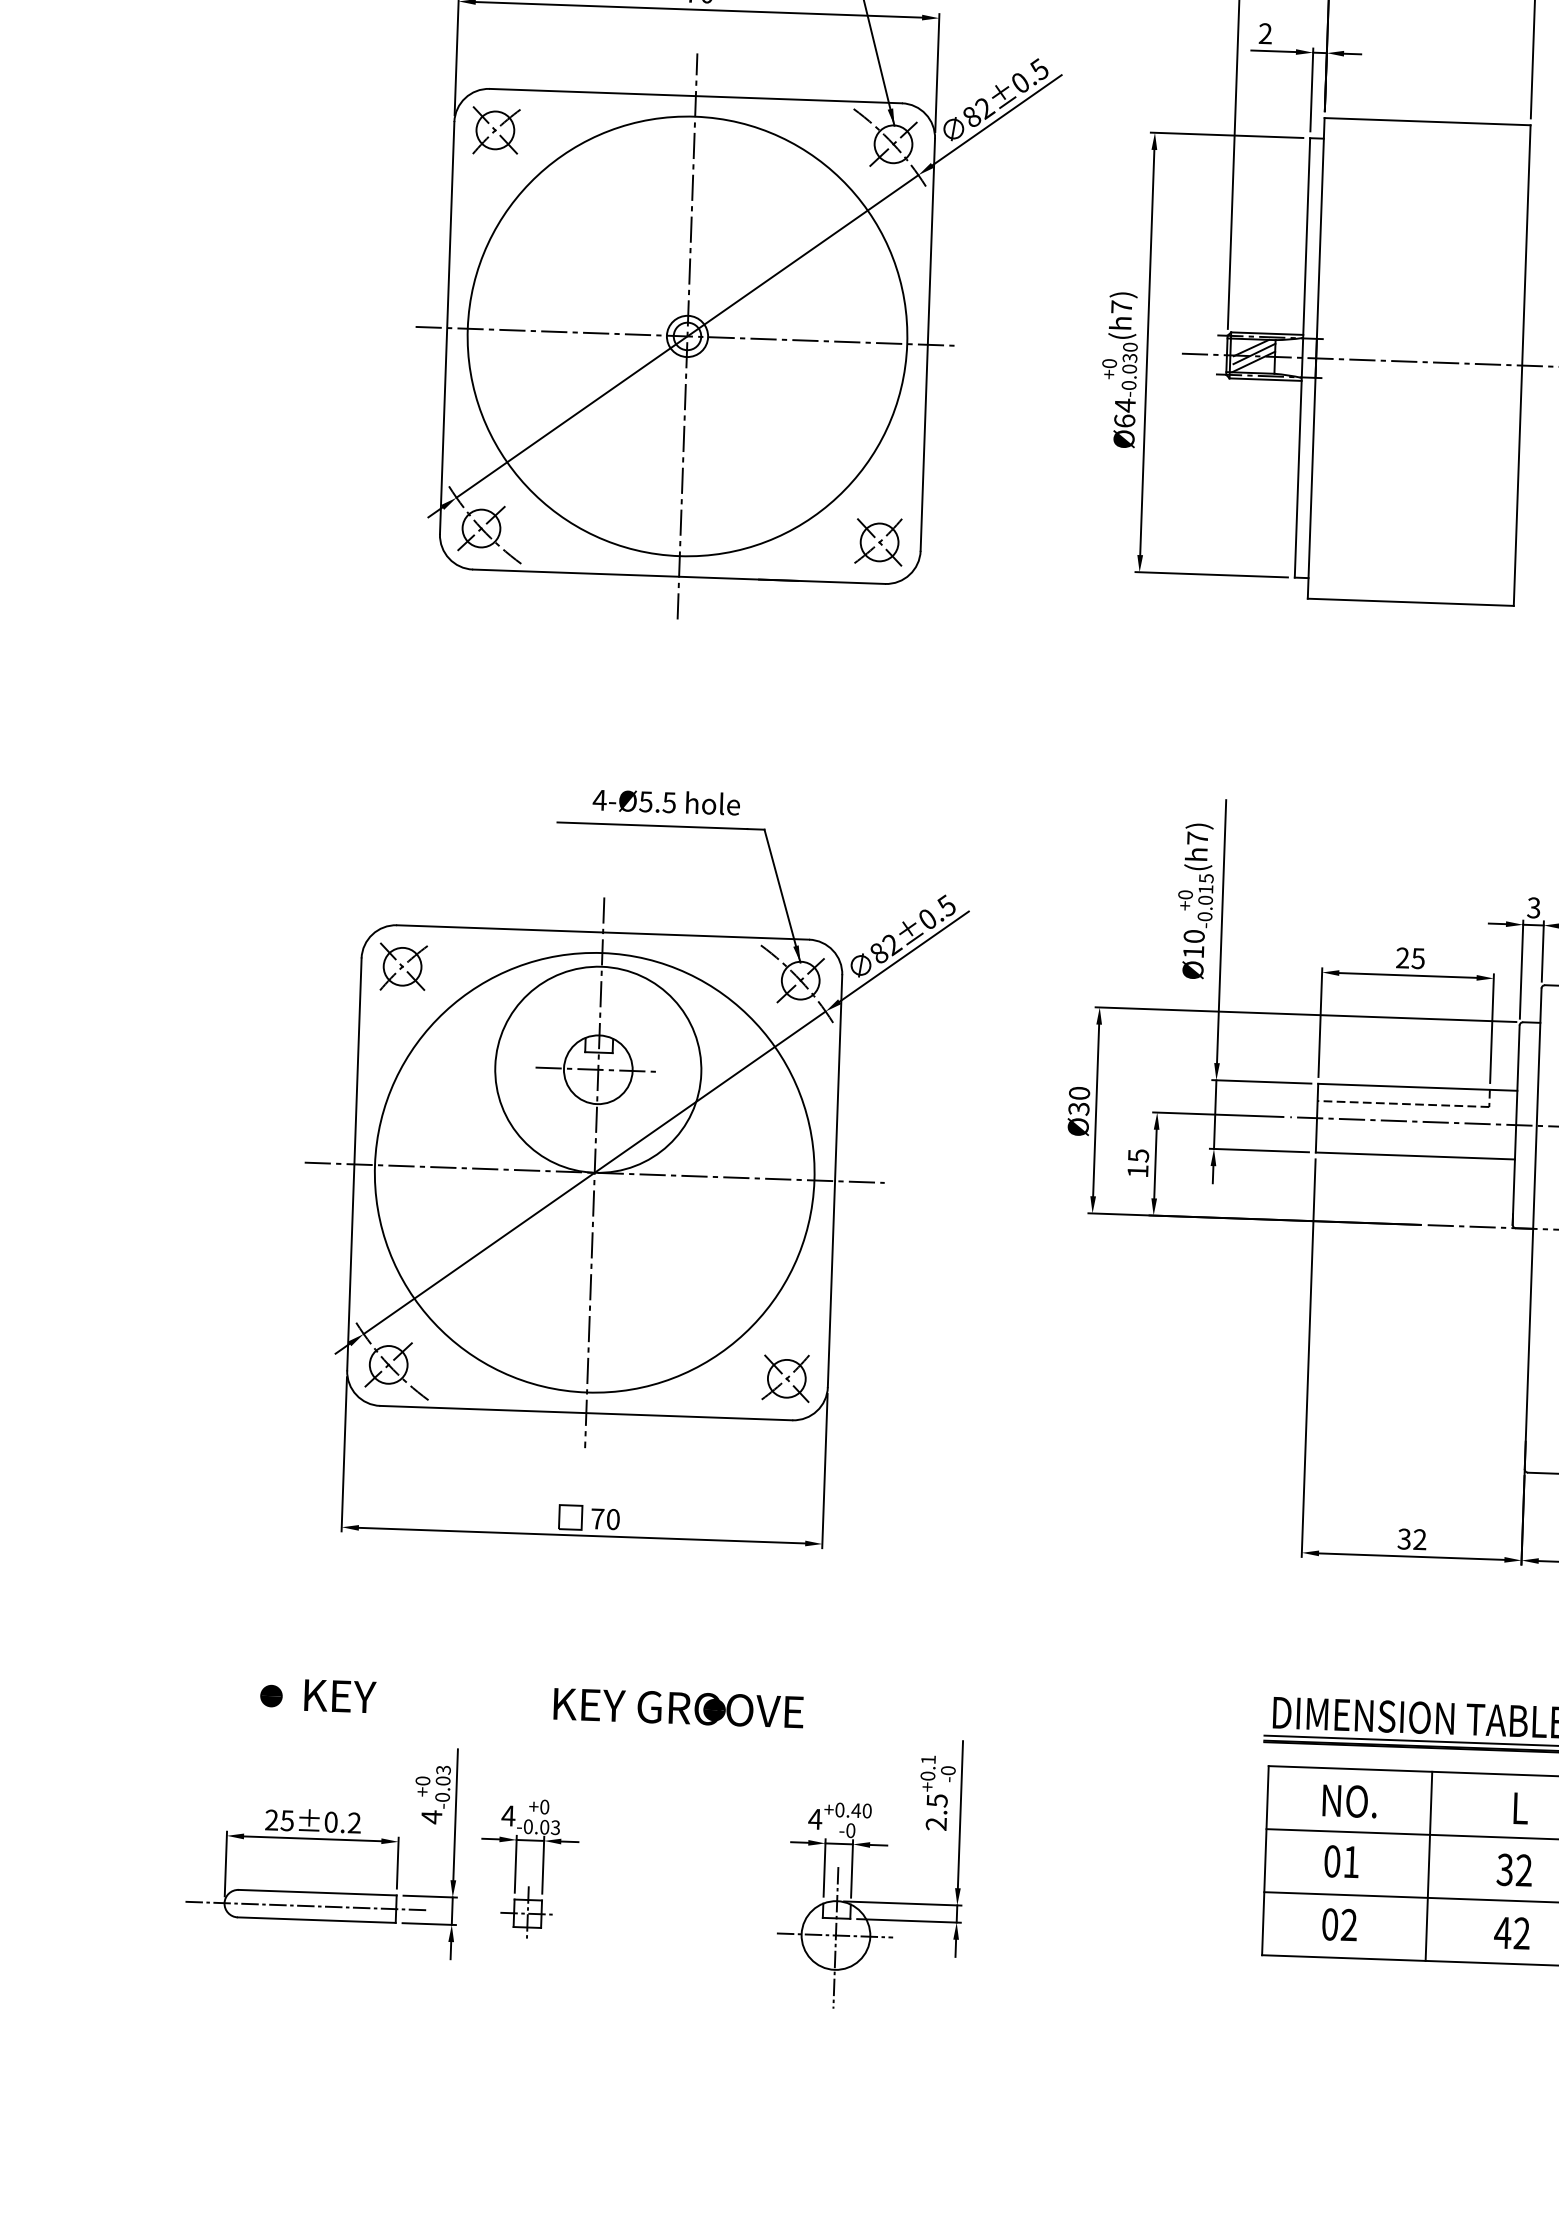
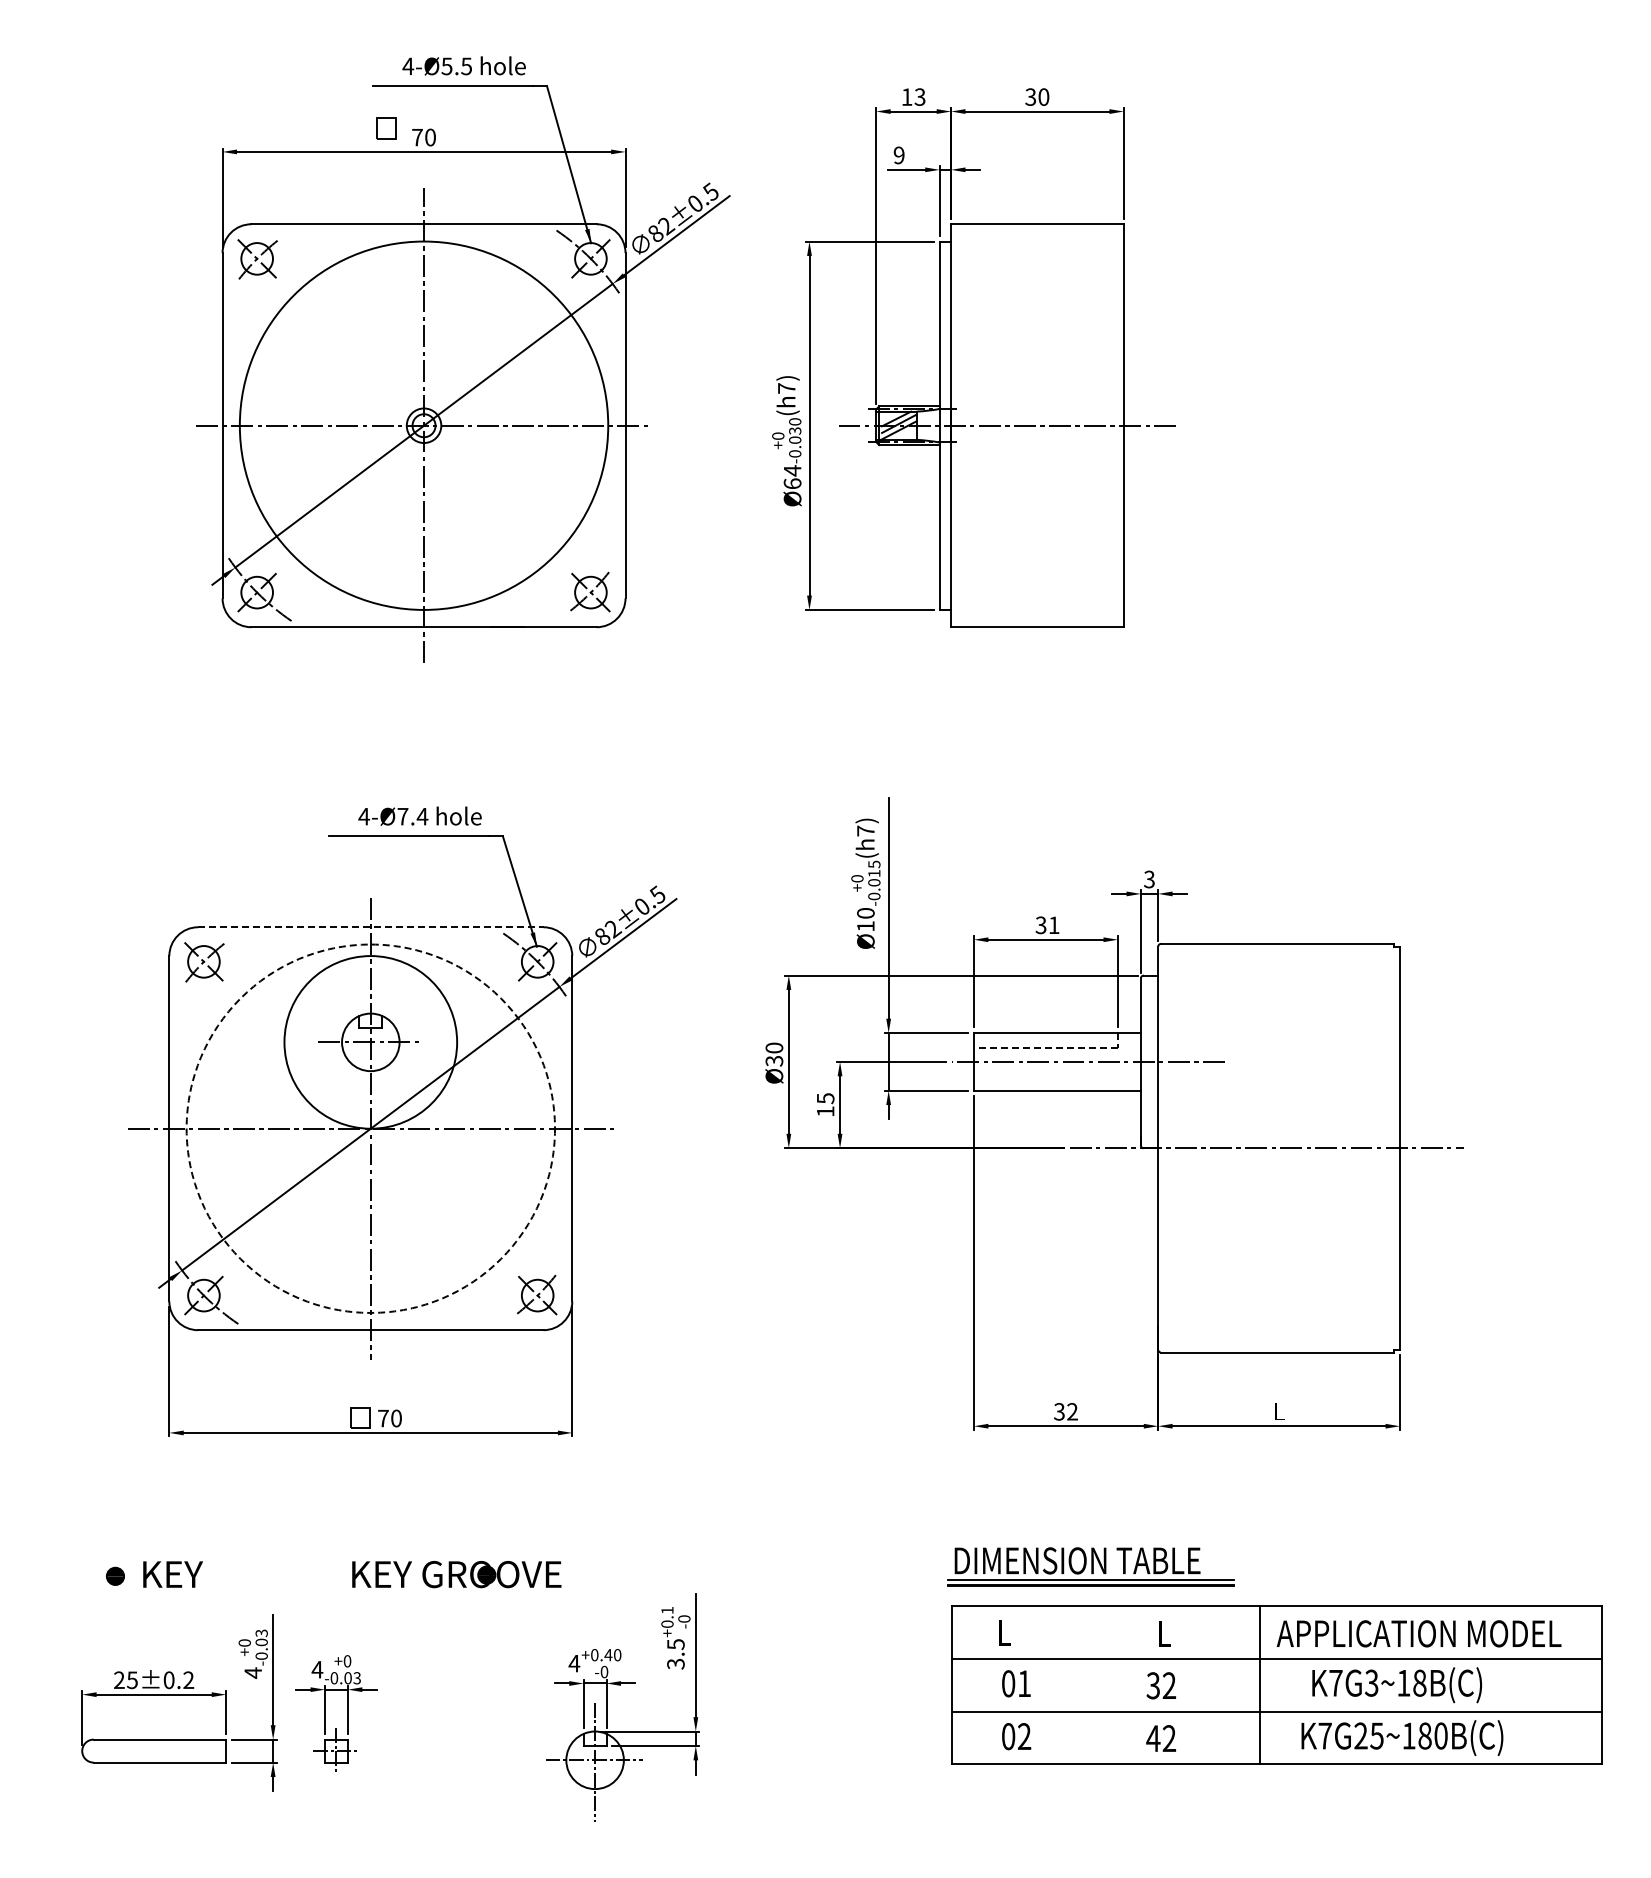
text: (1264, 33) -> (898, 155), 2 -> 9
text: (657, 802) -> (412, 816), 4-Ø5.5 -> 4-Ø7.4
line: (602, 932) -> (370, 927), solid -> dashed
text: (1410, 958) -> (1047, 925), 25 -> 31
circle: (594, 1172) -> (370, 1128), solid -> dashed
text: (1349, 1800) -> (1021, 1632), NO. -> L
text: (935, 1823) -> (675, 1663), 2.5 -> 3.5
line: (1428, 1865) -> (1089, 1684), removed
line: (307, 1906) -> (151, 1751), removed

